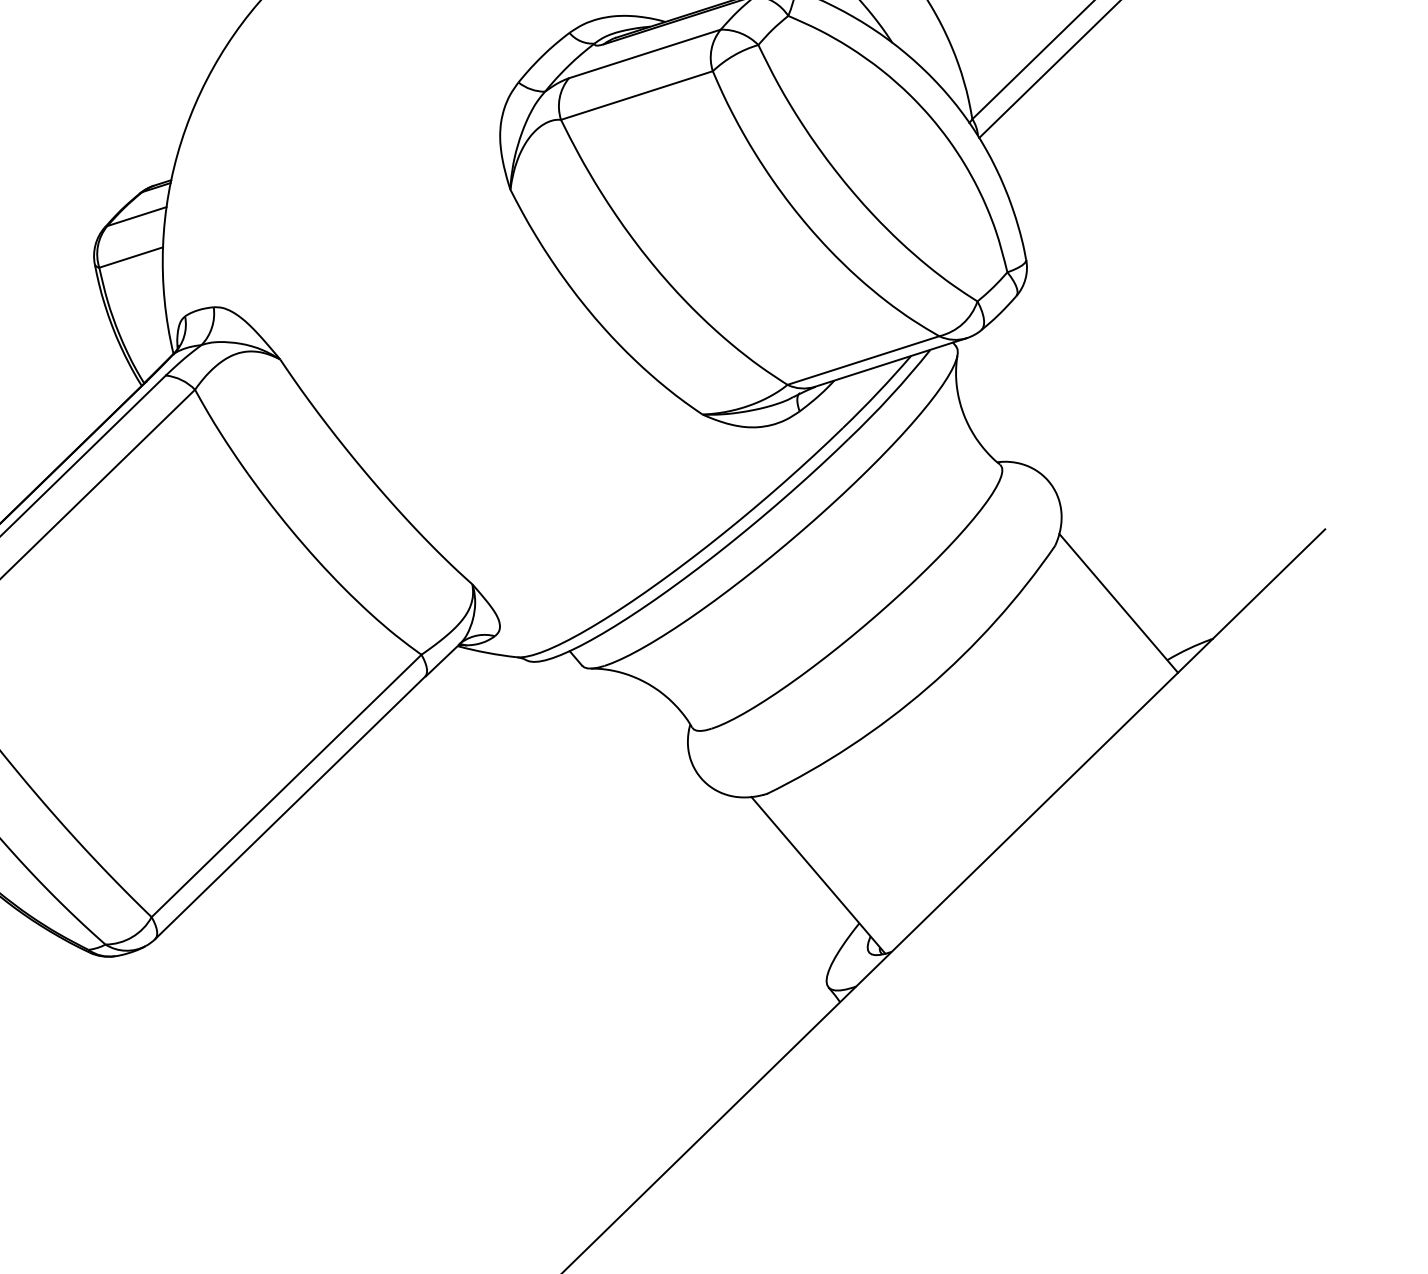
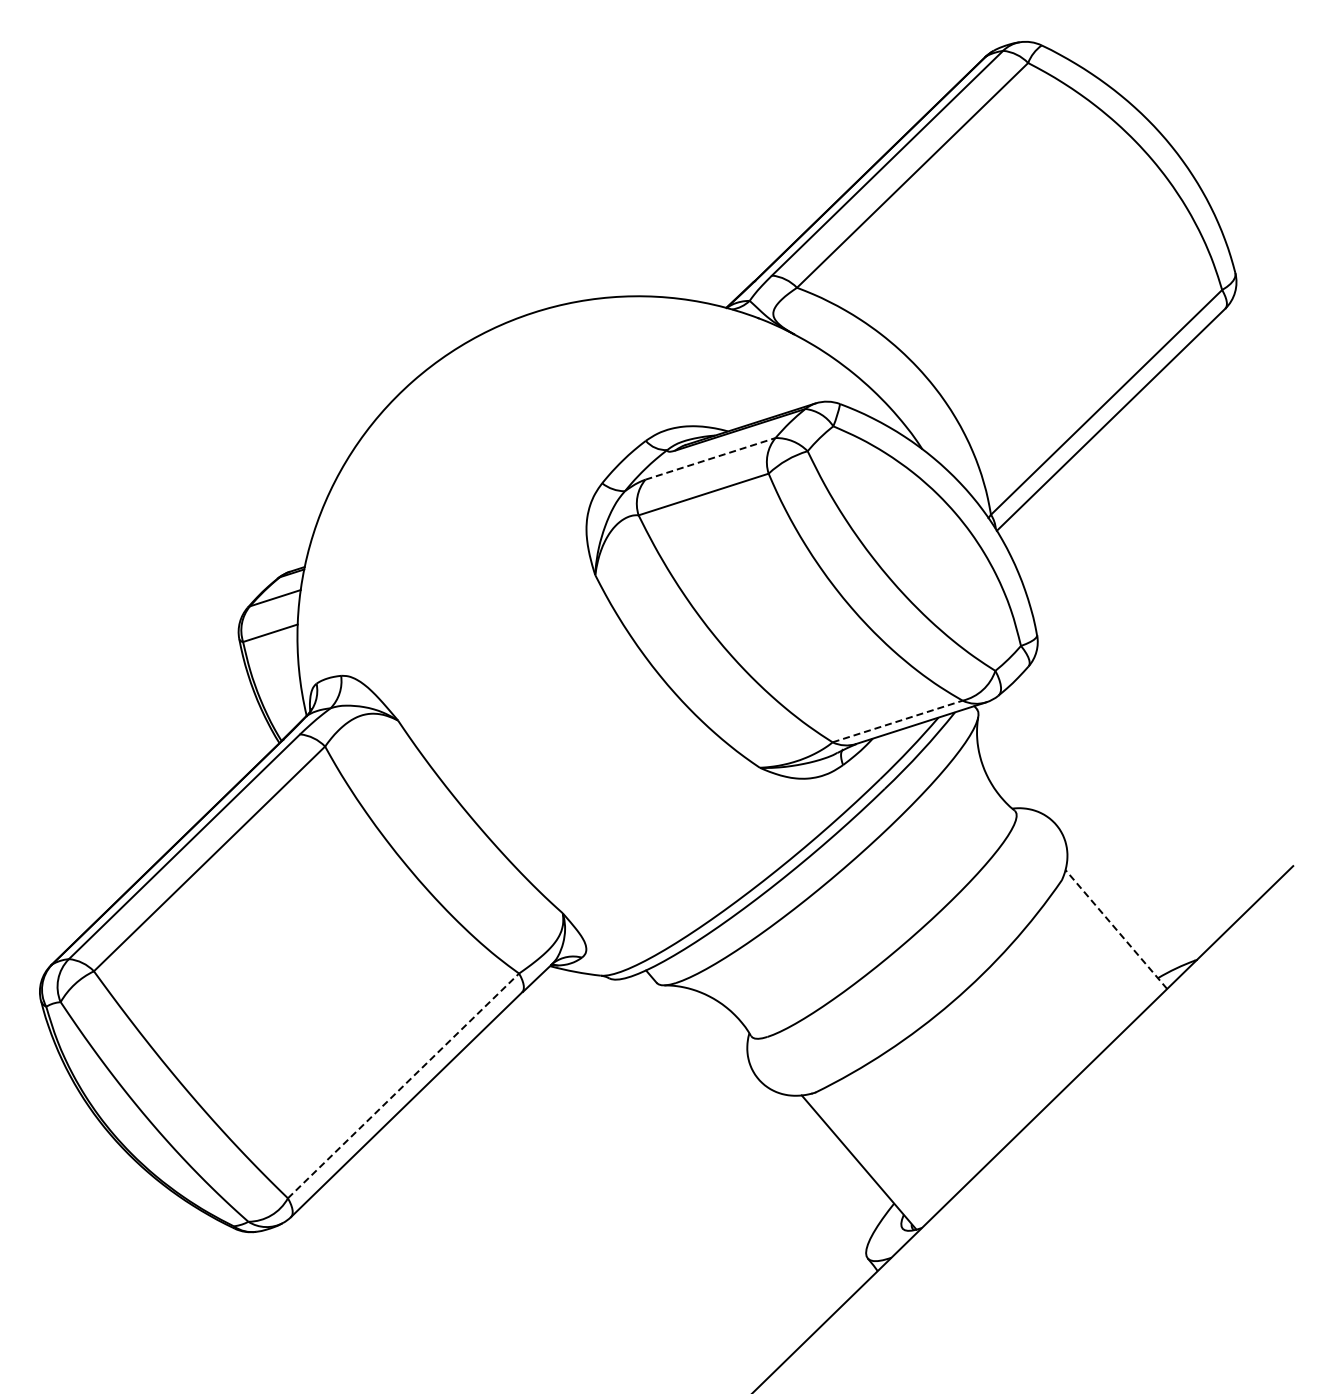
line: (644, 53) -> (710, 458), solid -> dashed
line: (864, 360) -> (898, 721), solid -> dashed
line: (1118, 603) -> (1116, 929), solid -> dashed
line: (286, 785) -> (403, 1085), solid -> dashed

